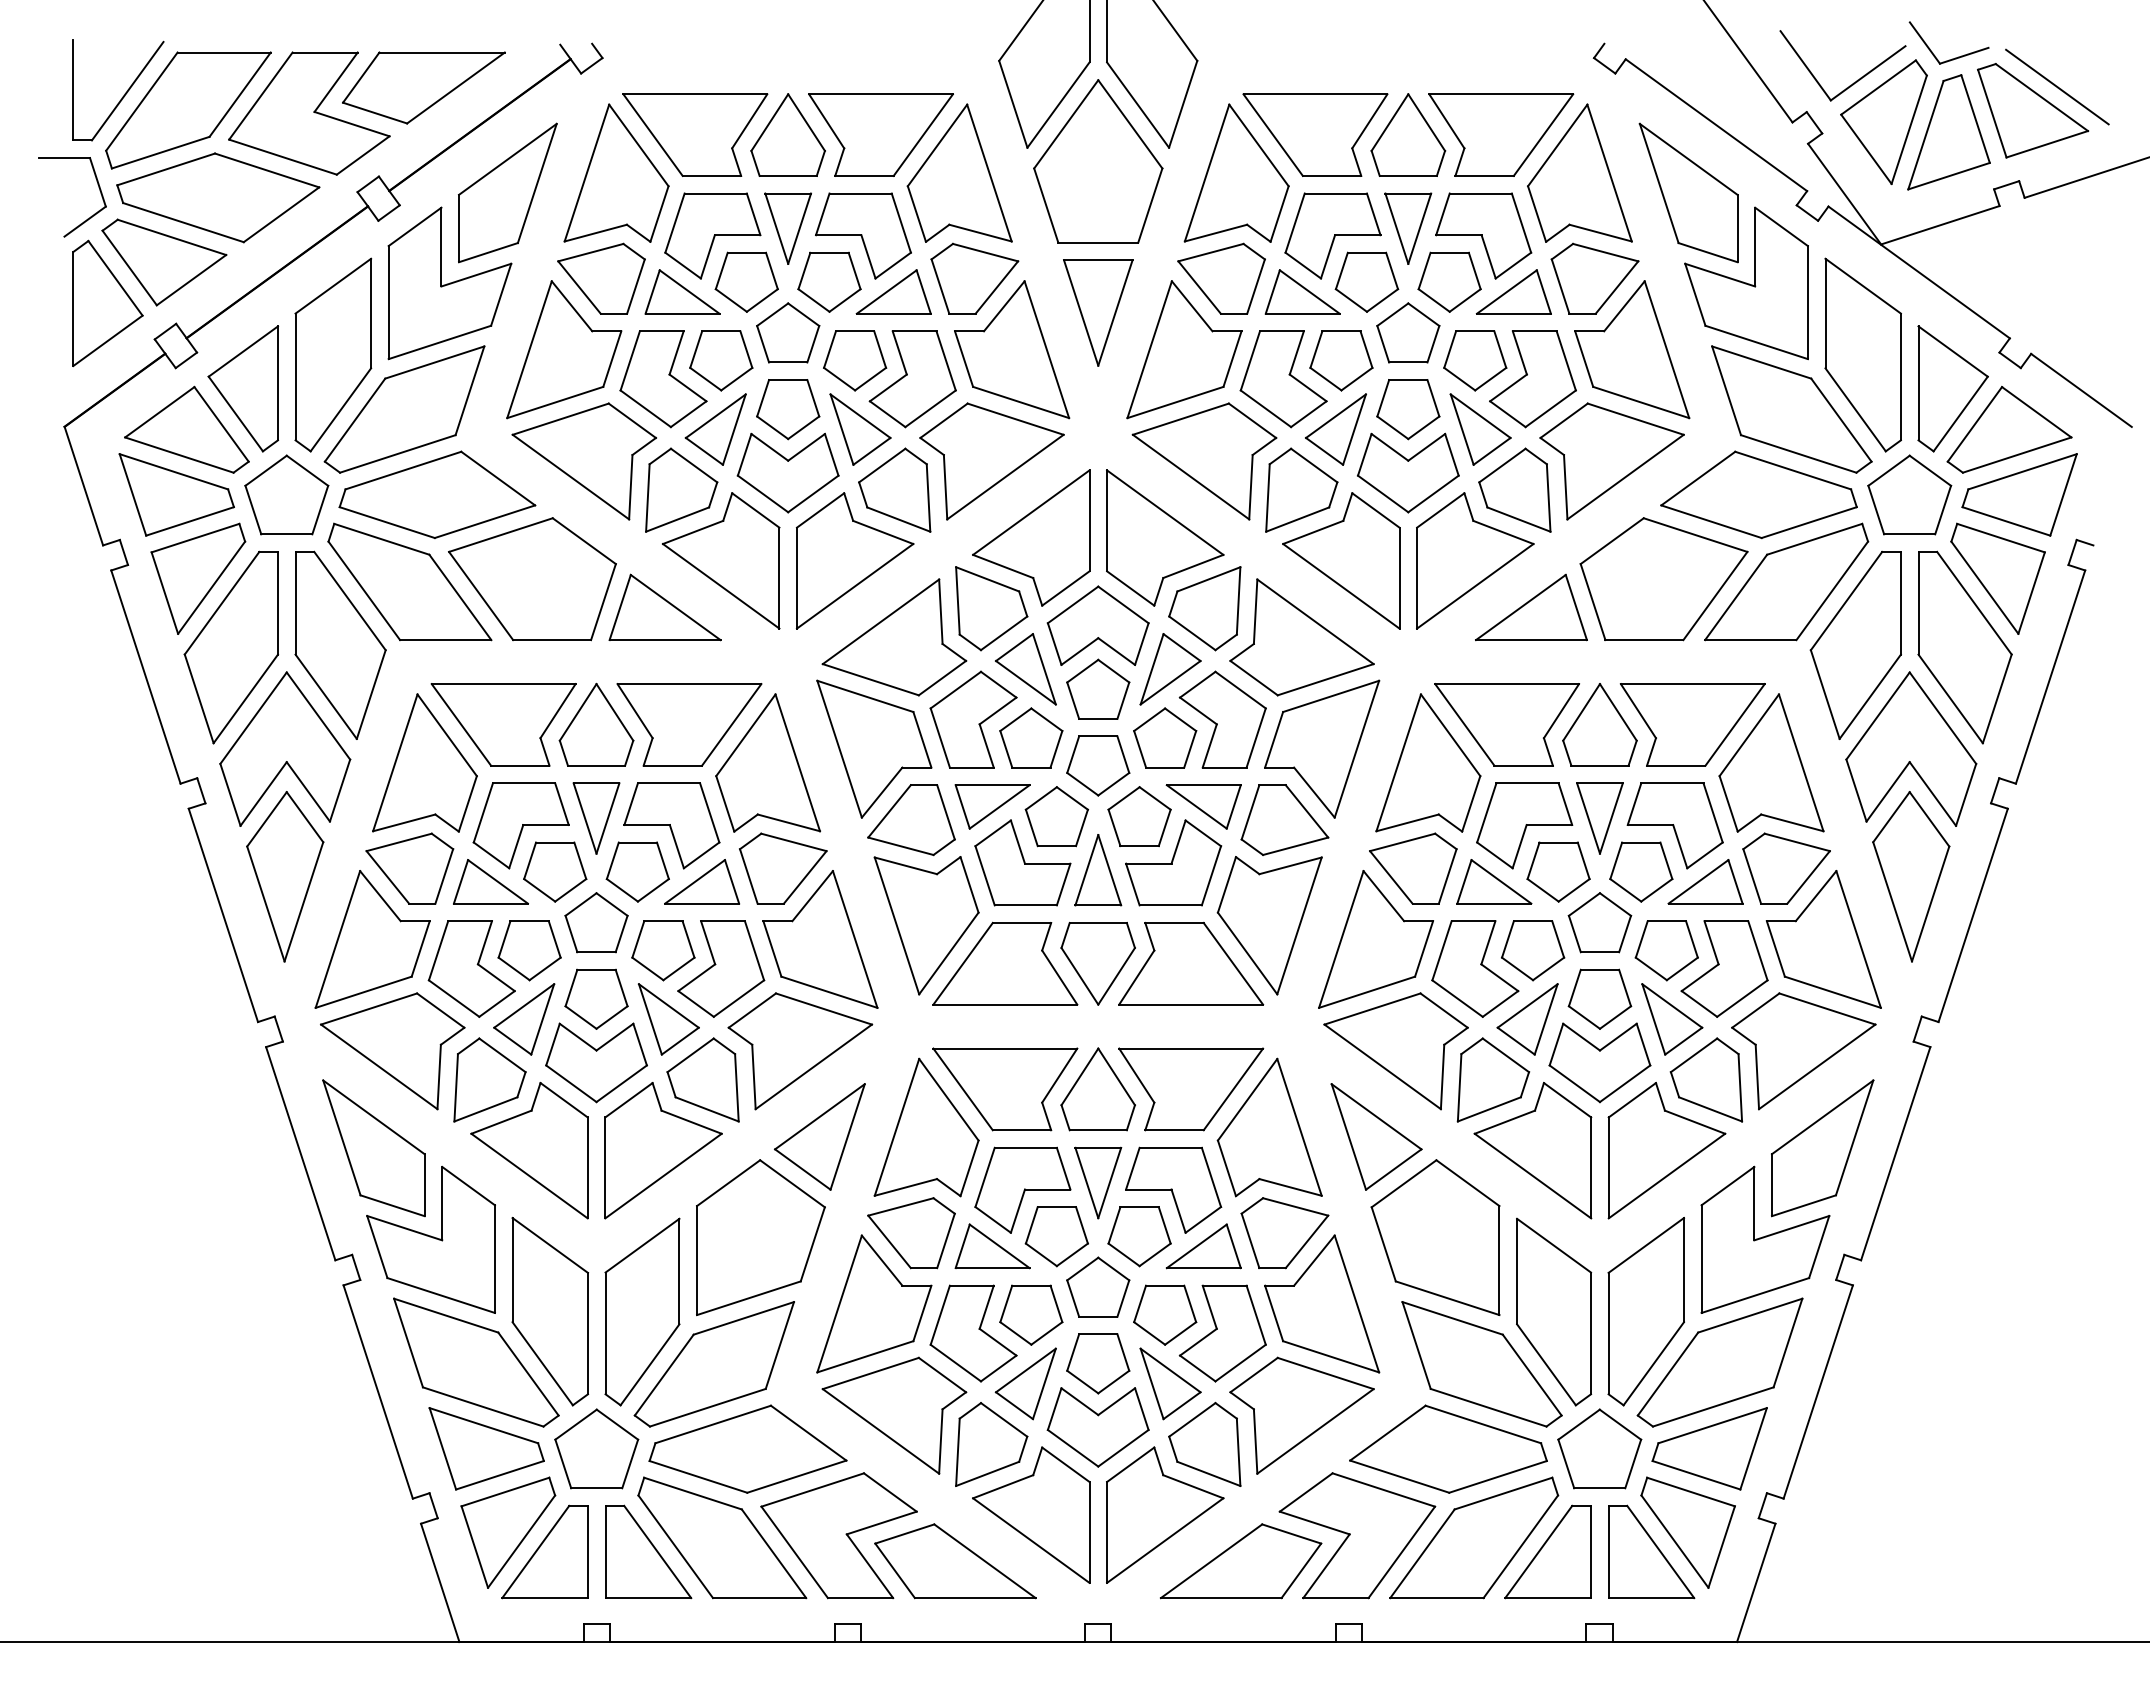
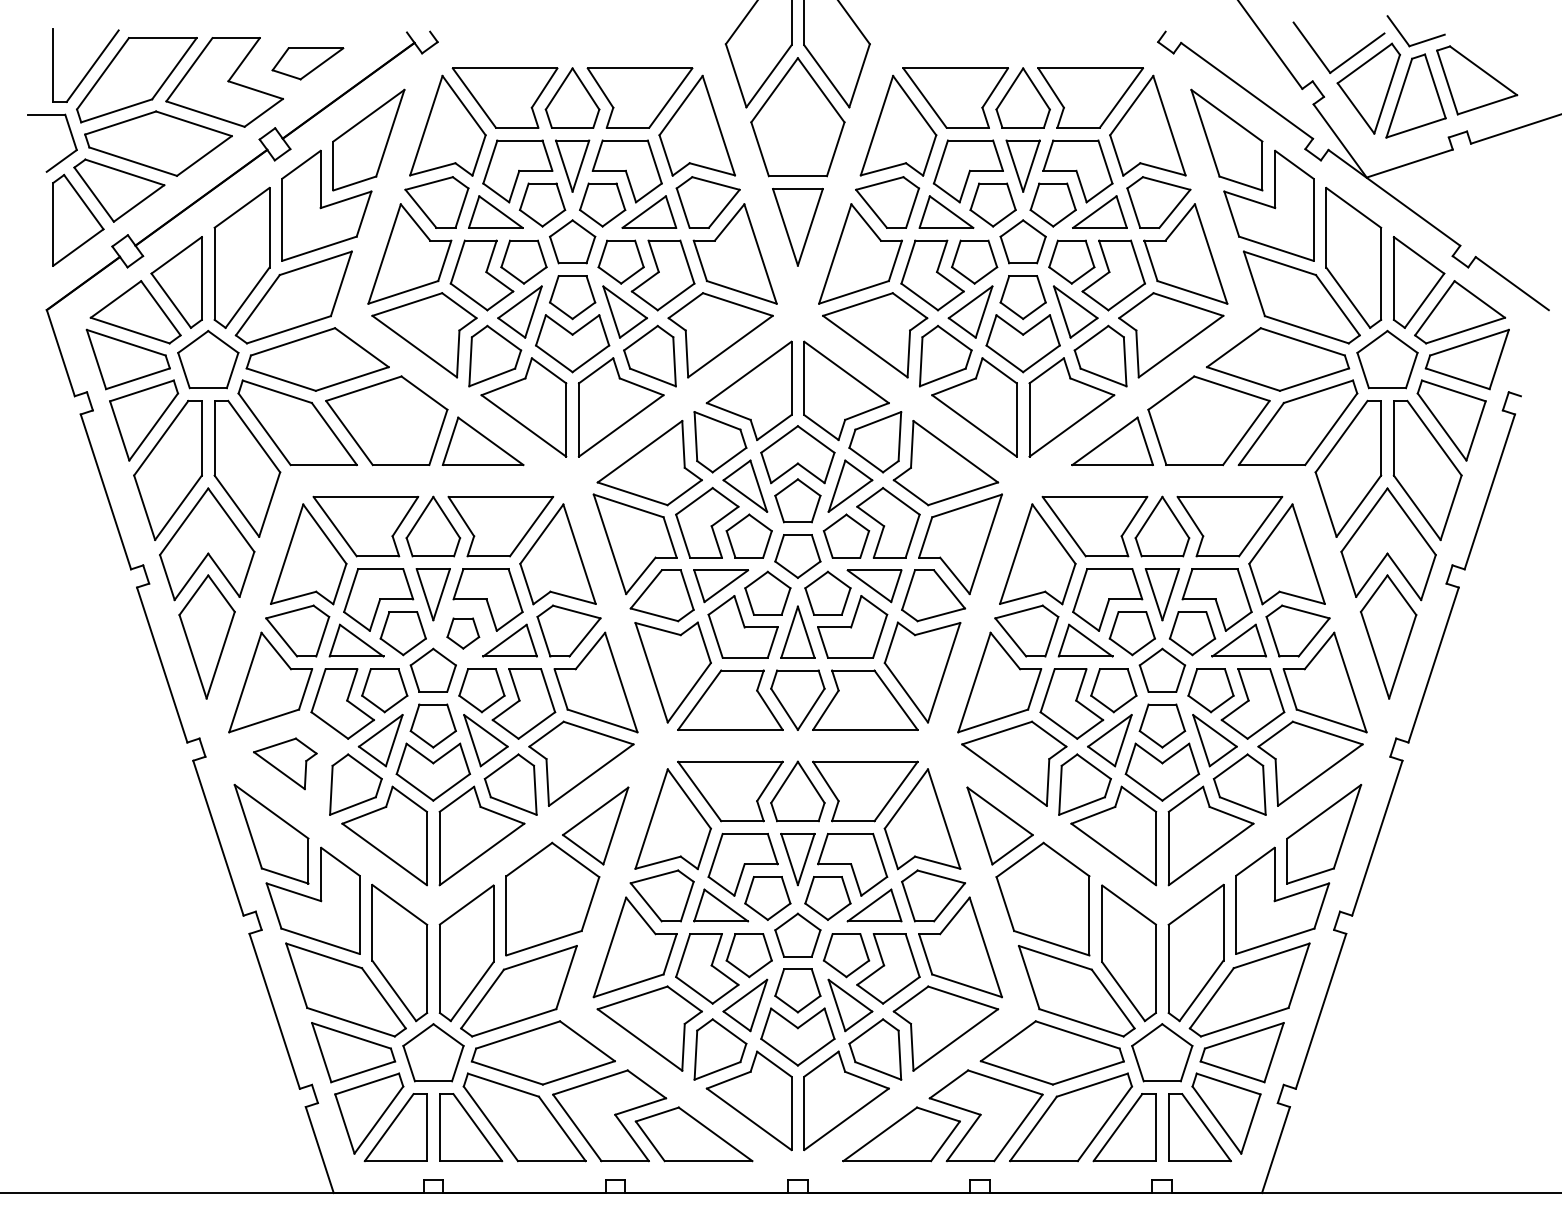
line: (2057, 86) -> (1494, 62), removed
part: (423, 87) -> (307, 63), size x0.6
part: (637, 871) -> (463, 633), size x0.7
part: (392, 1051) -> (285, 763), size x0.6

